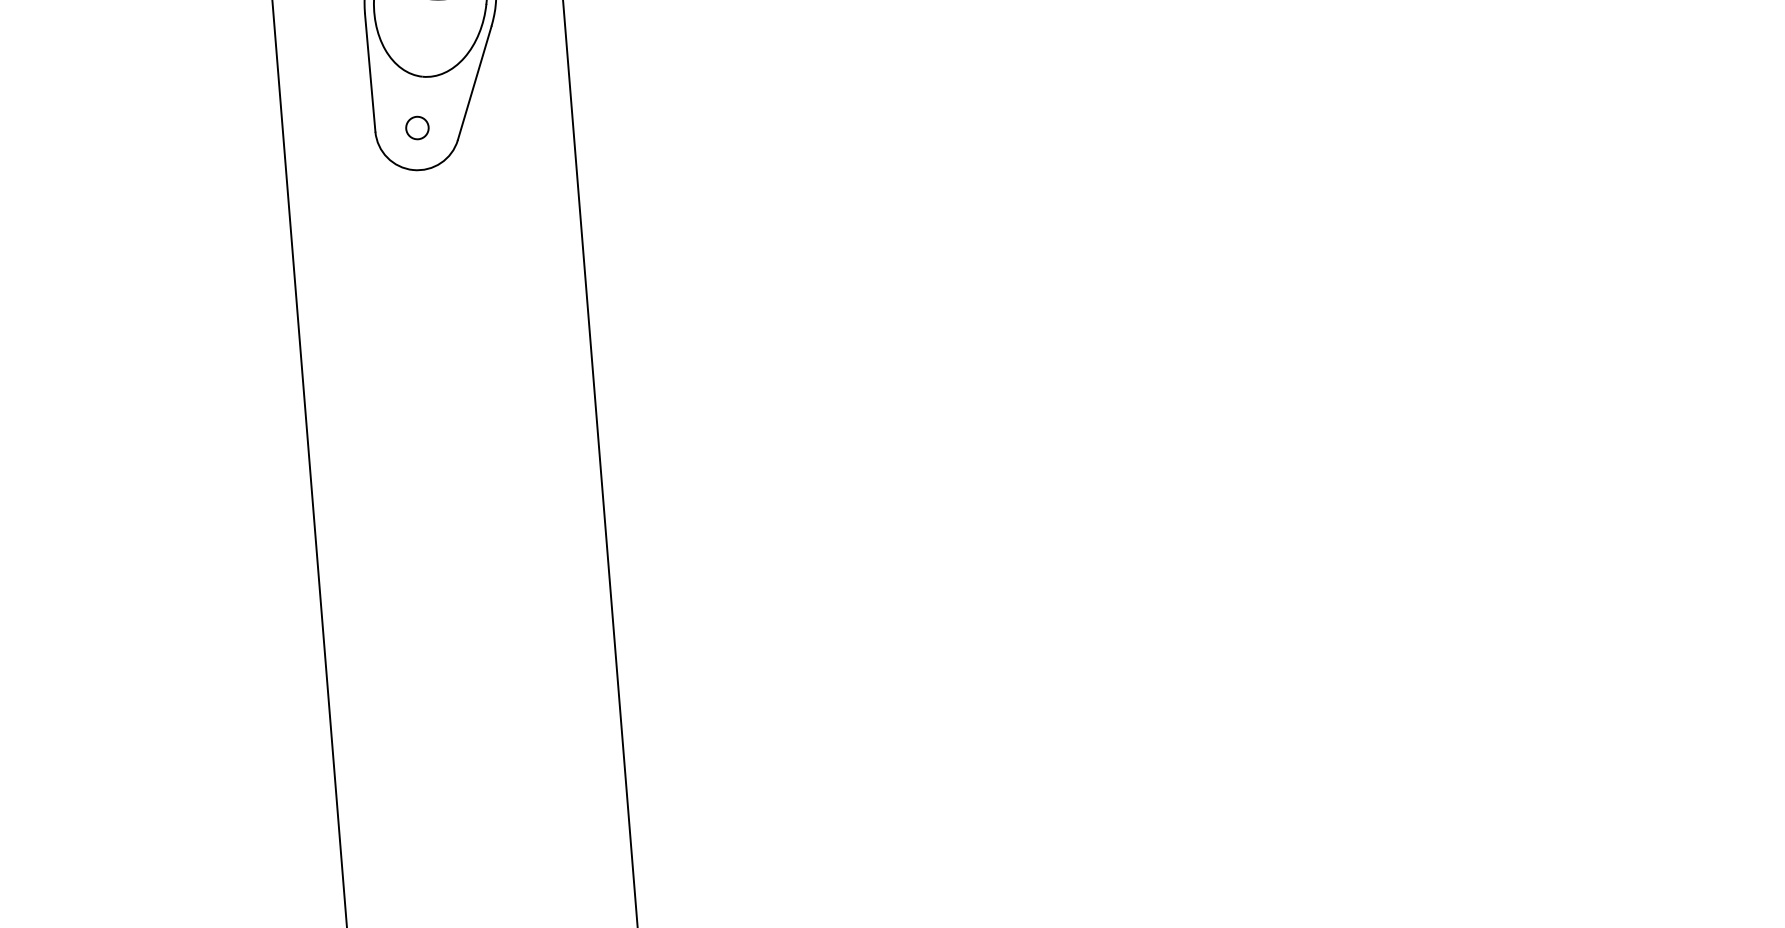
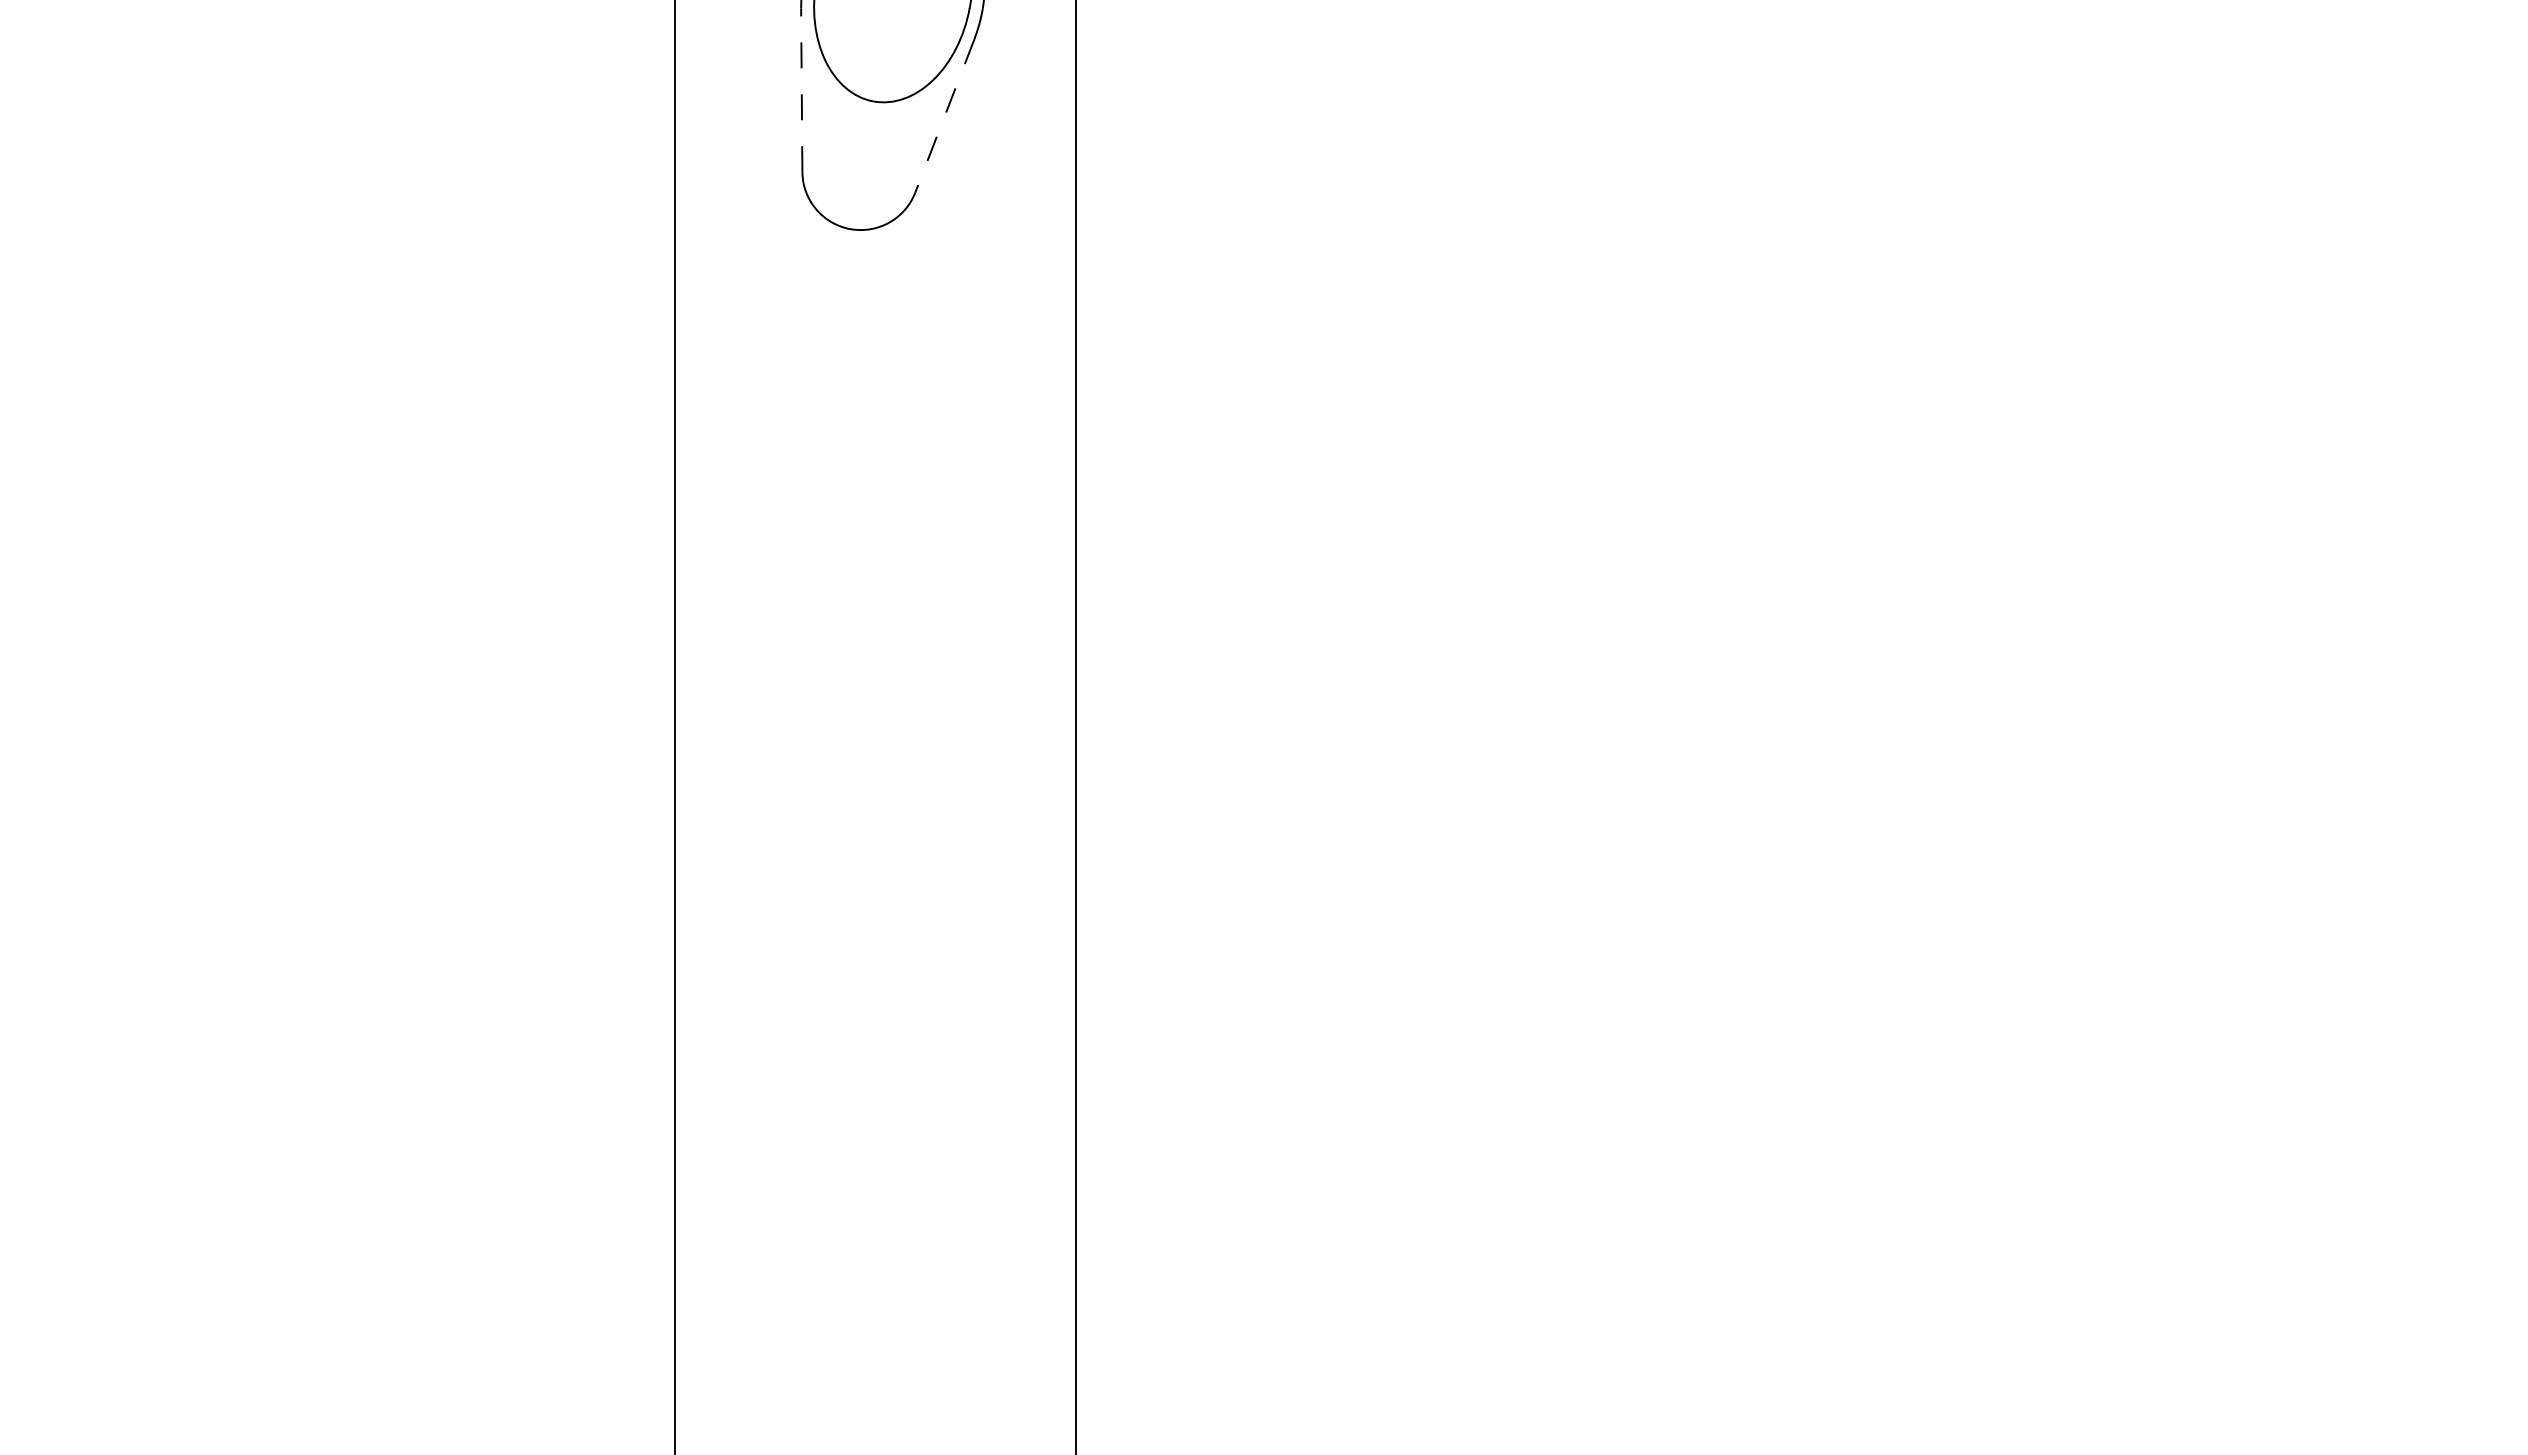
line: (370, 73) -> (801, 90), solid -> dashed
line: (474, 83) -> (944, 116), solid -> dashed
circle: (417, 127) -> (860, 171), removed

